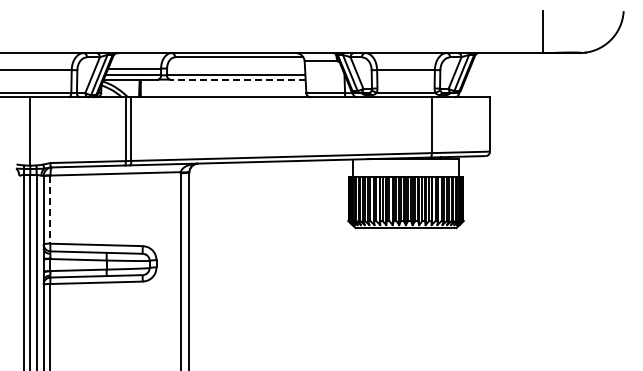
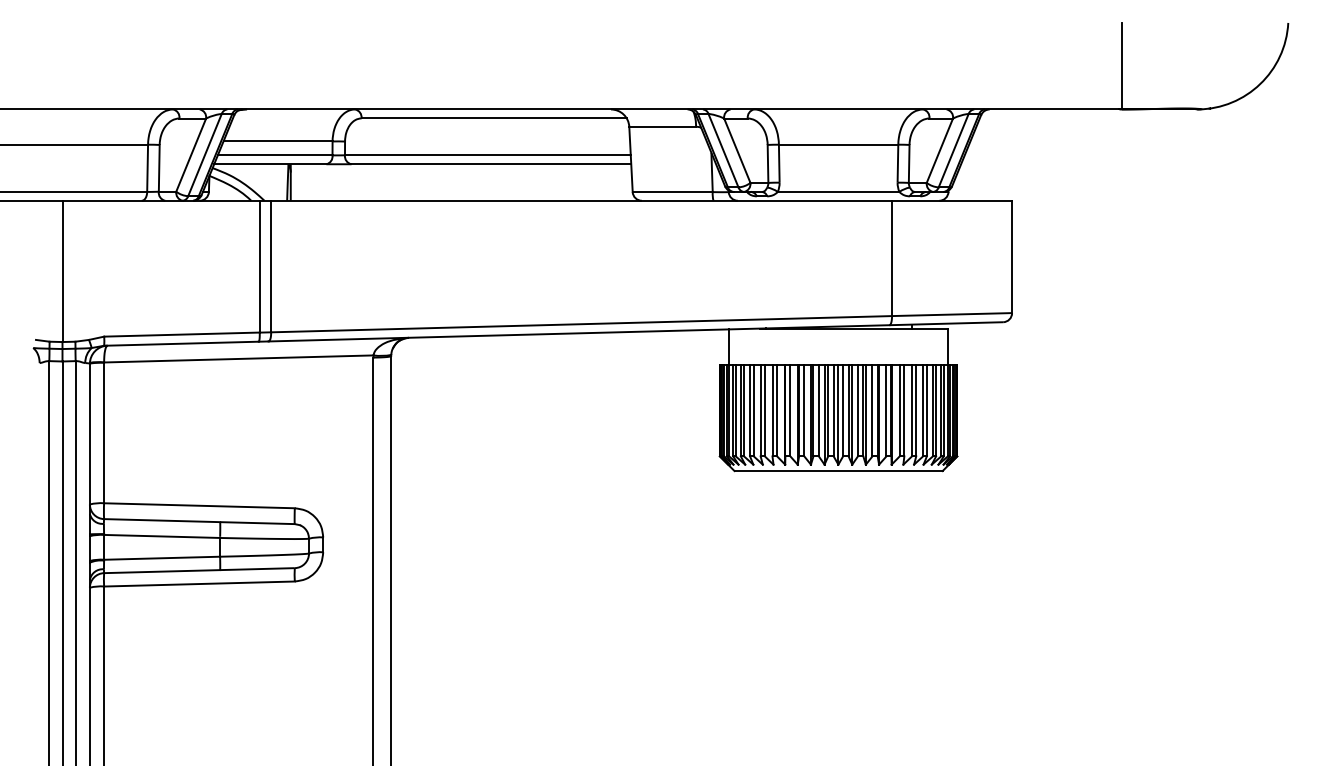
line: (237, 79) -> (490, 164), dashed -> solid
line: (50, 210) -> (104, 434), dashed -> solid

